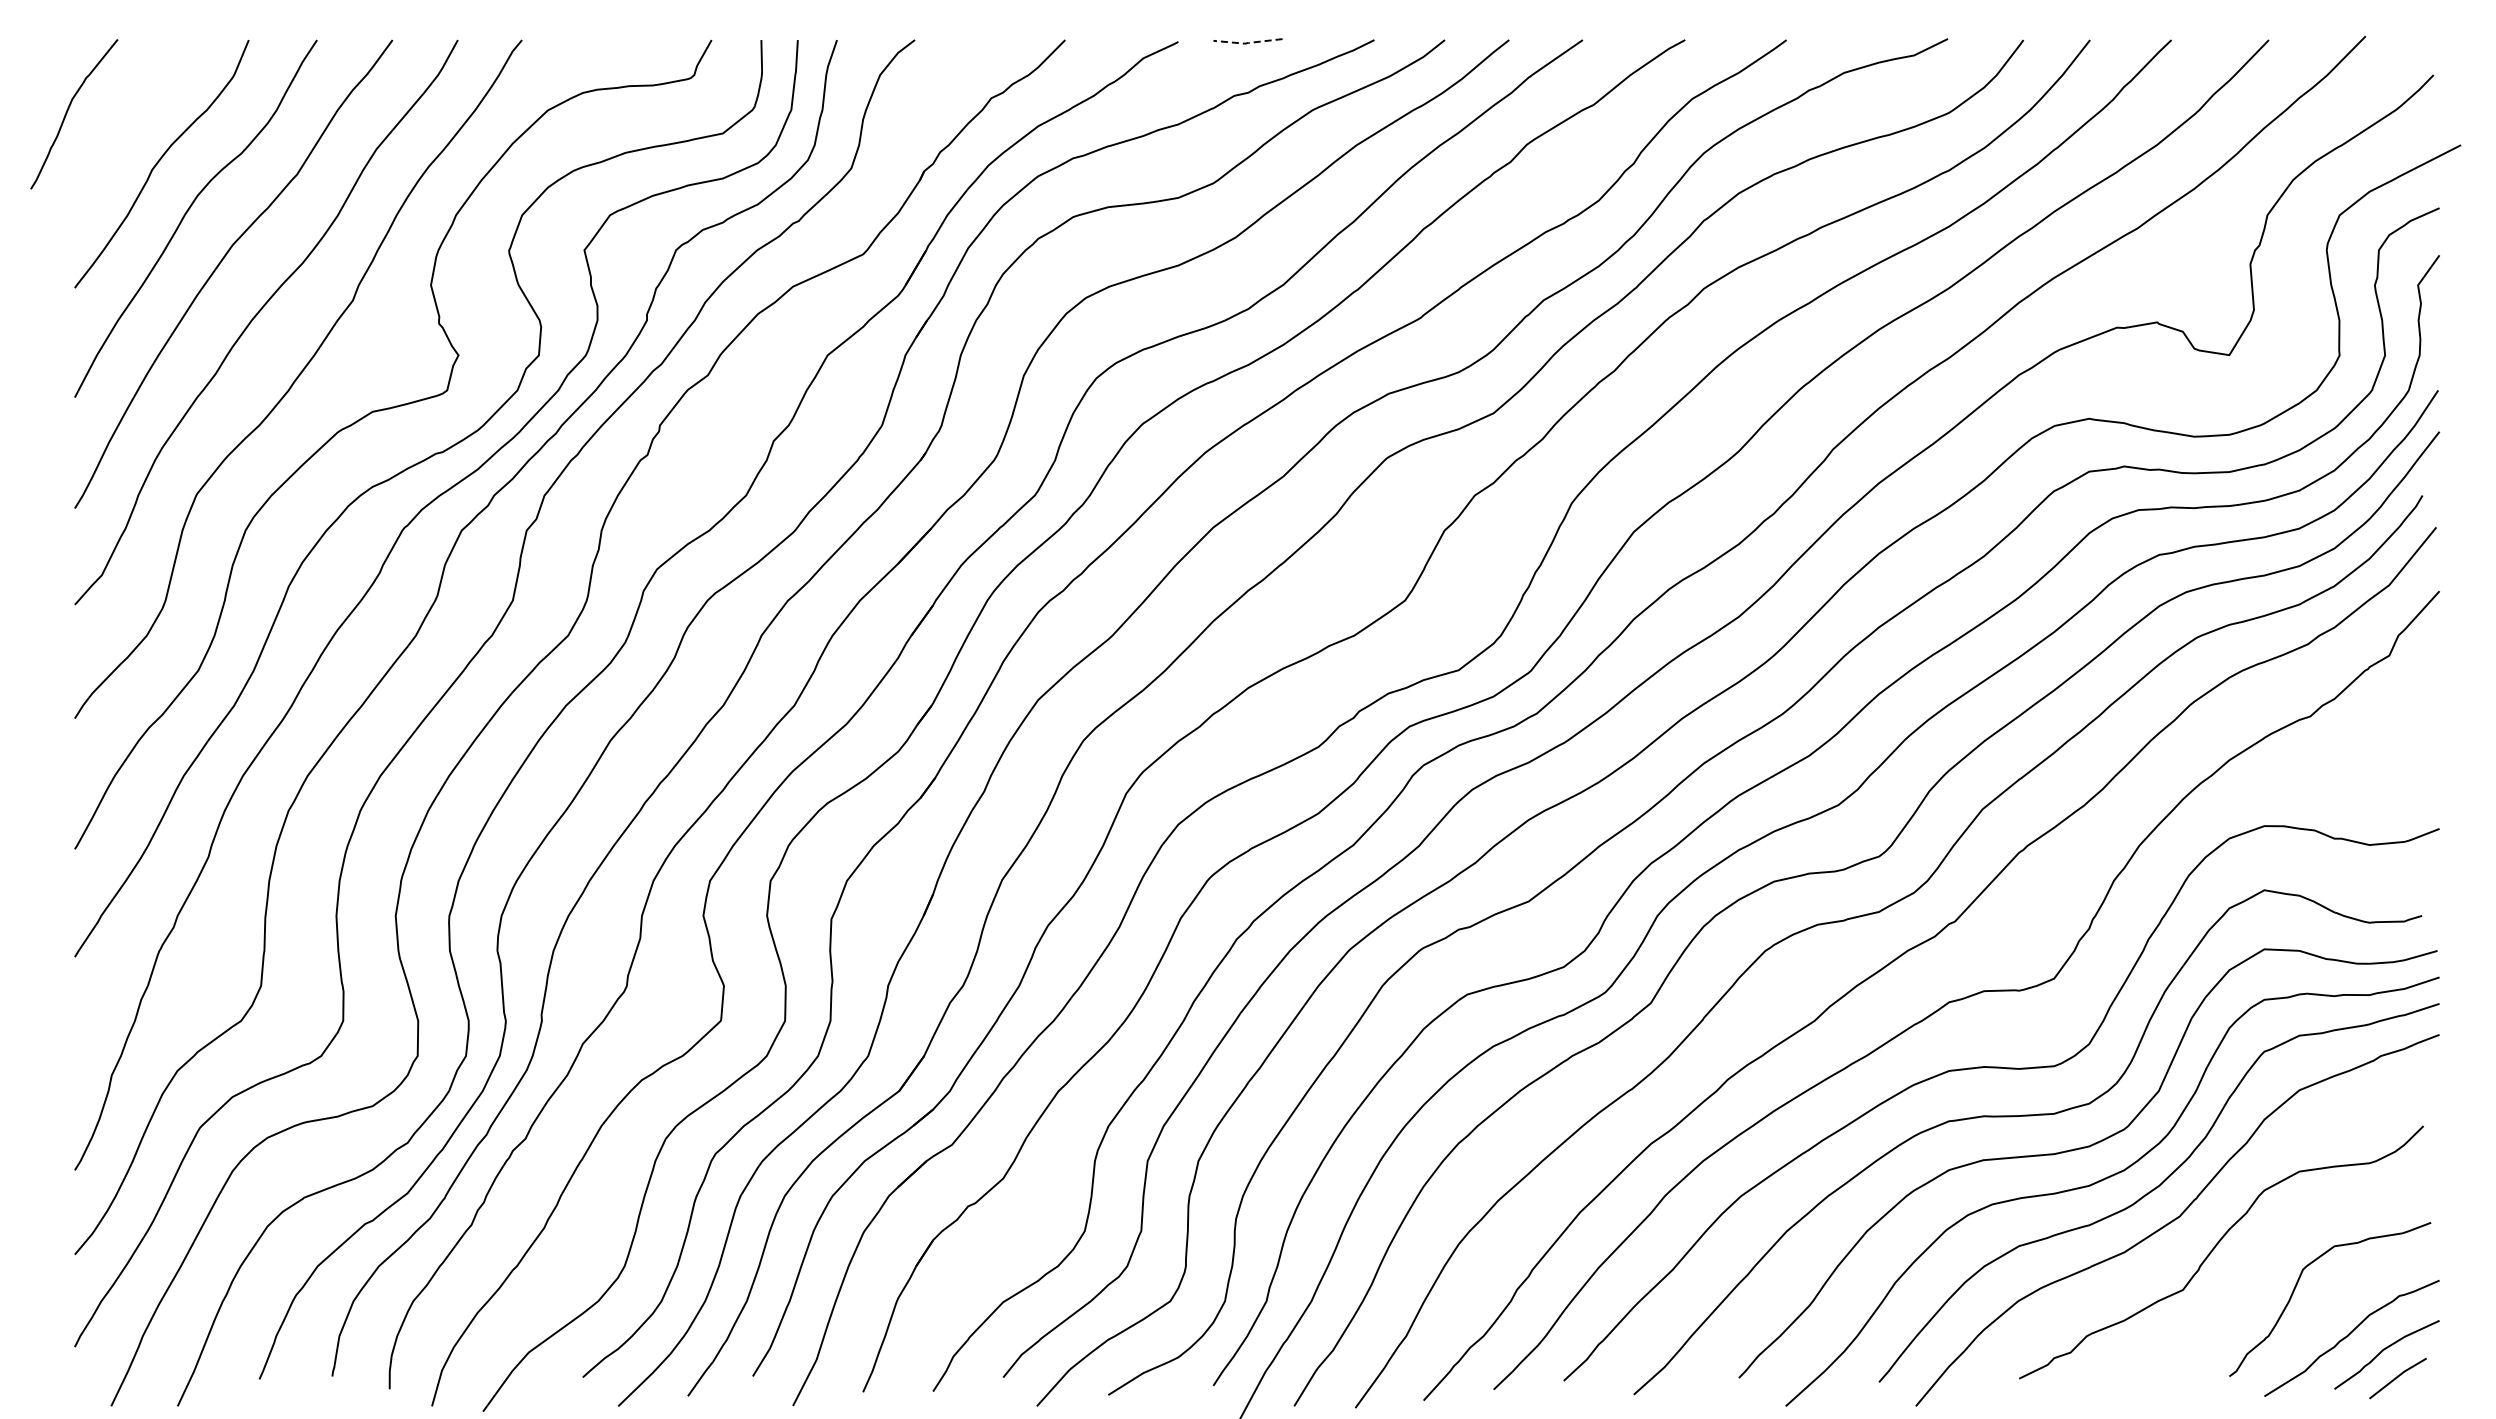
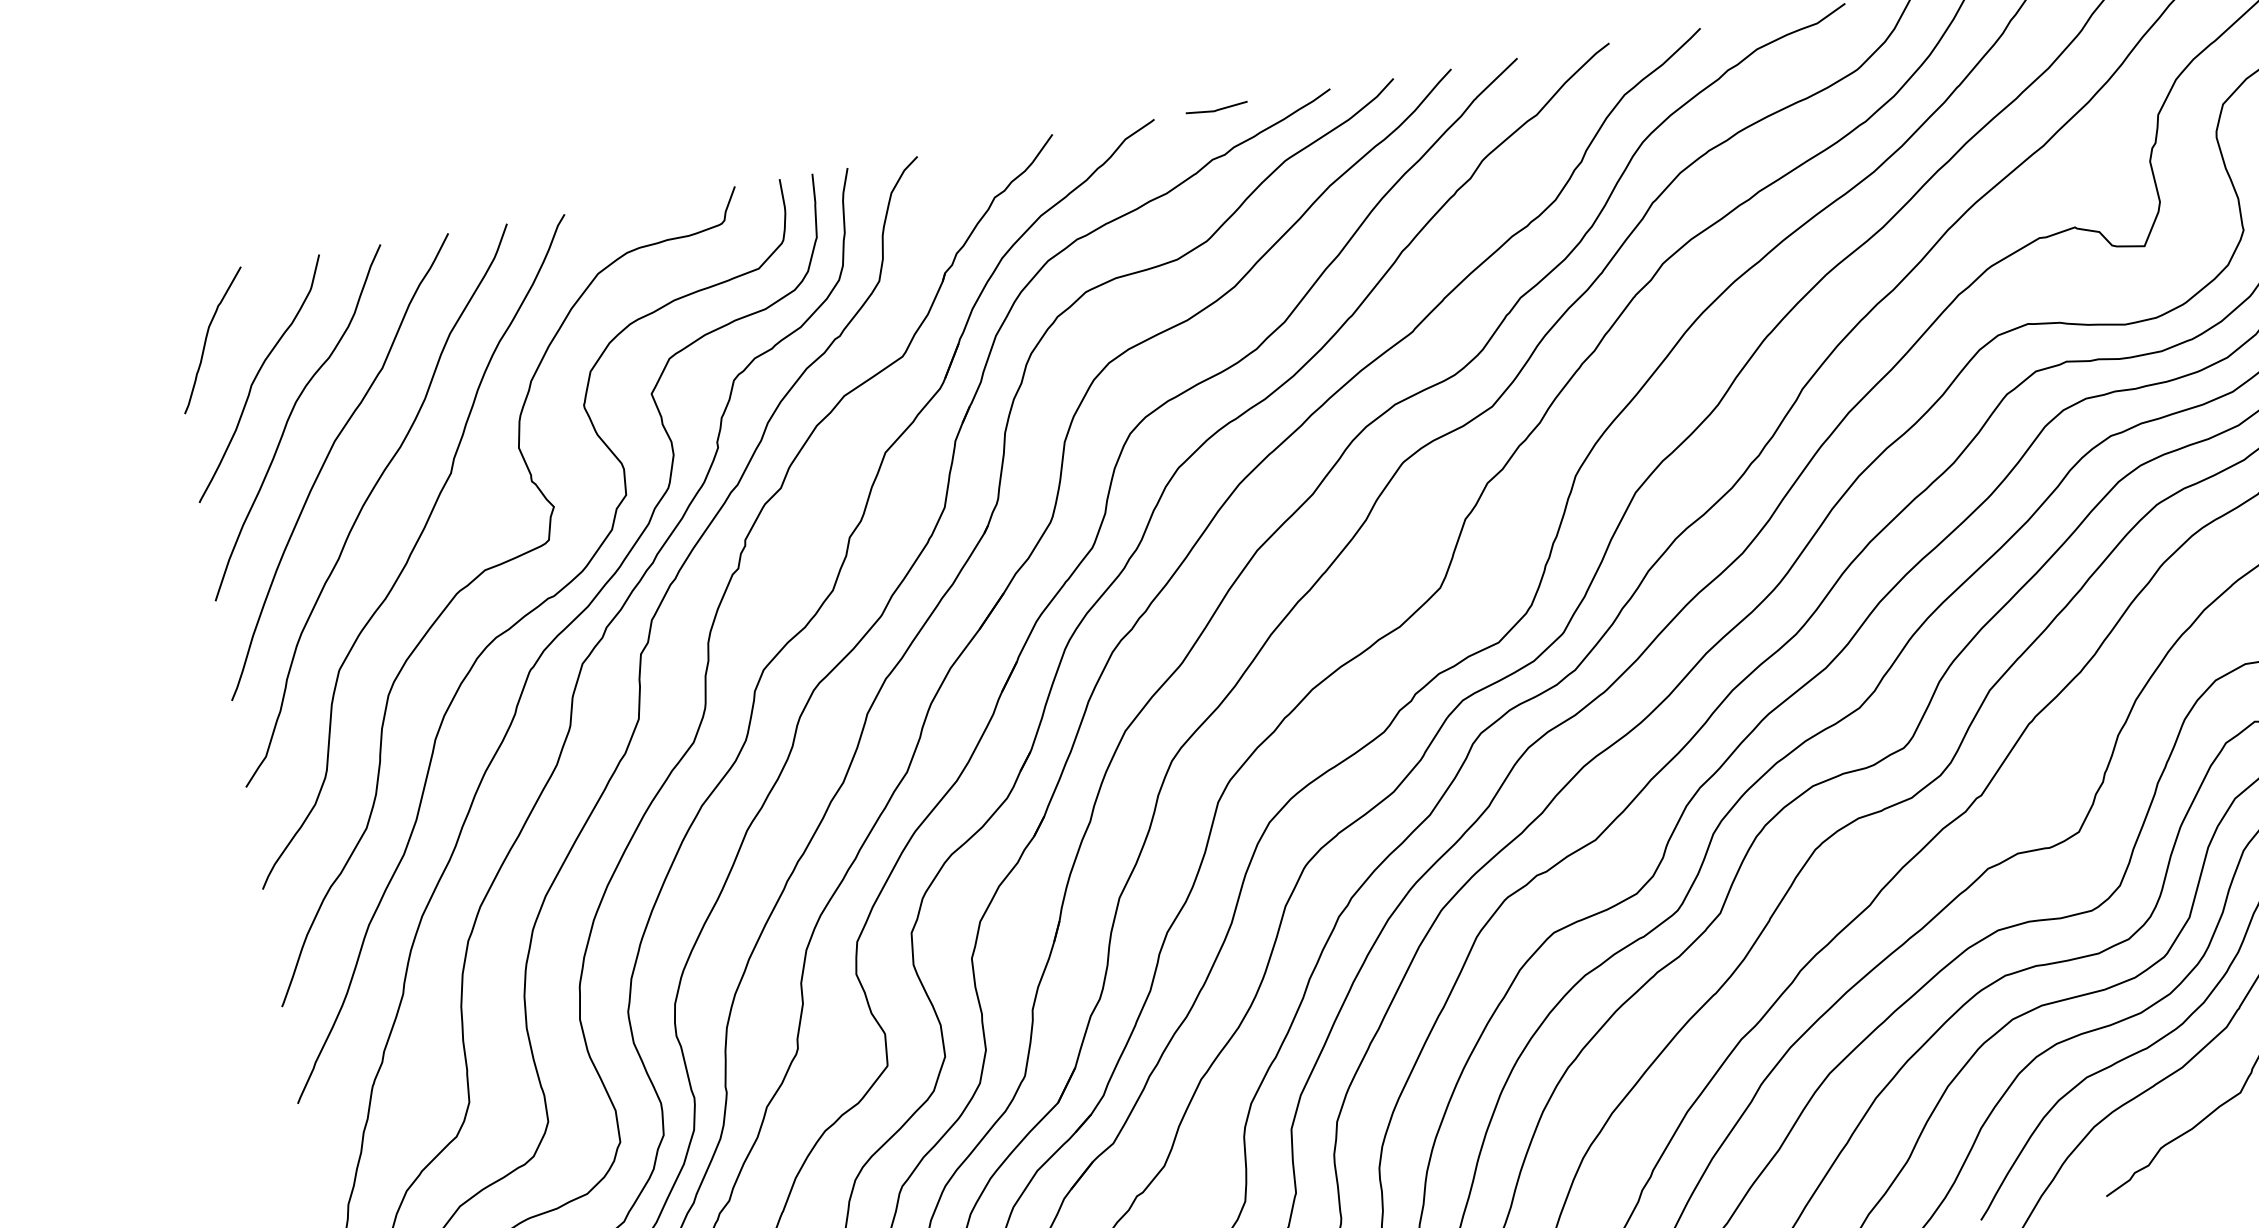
line: (1247, 43) -> (1216, 110), dashed -> solid
curve: (68, 111) -> (207, 338), moved

